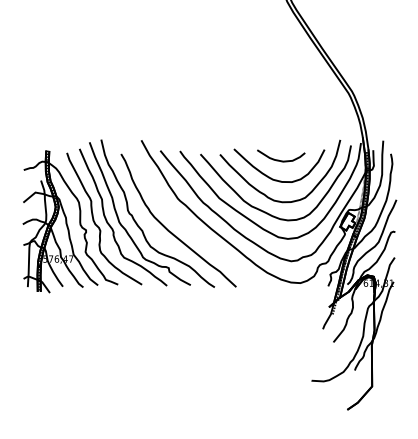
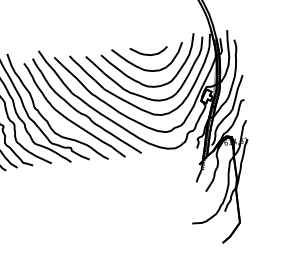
curve: (190, 226) -> (84, 113), added

